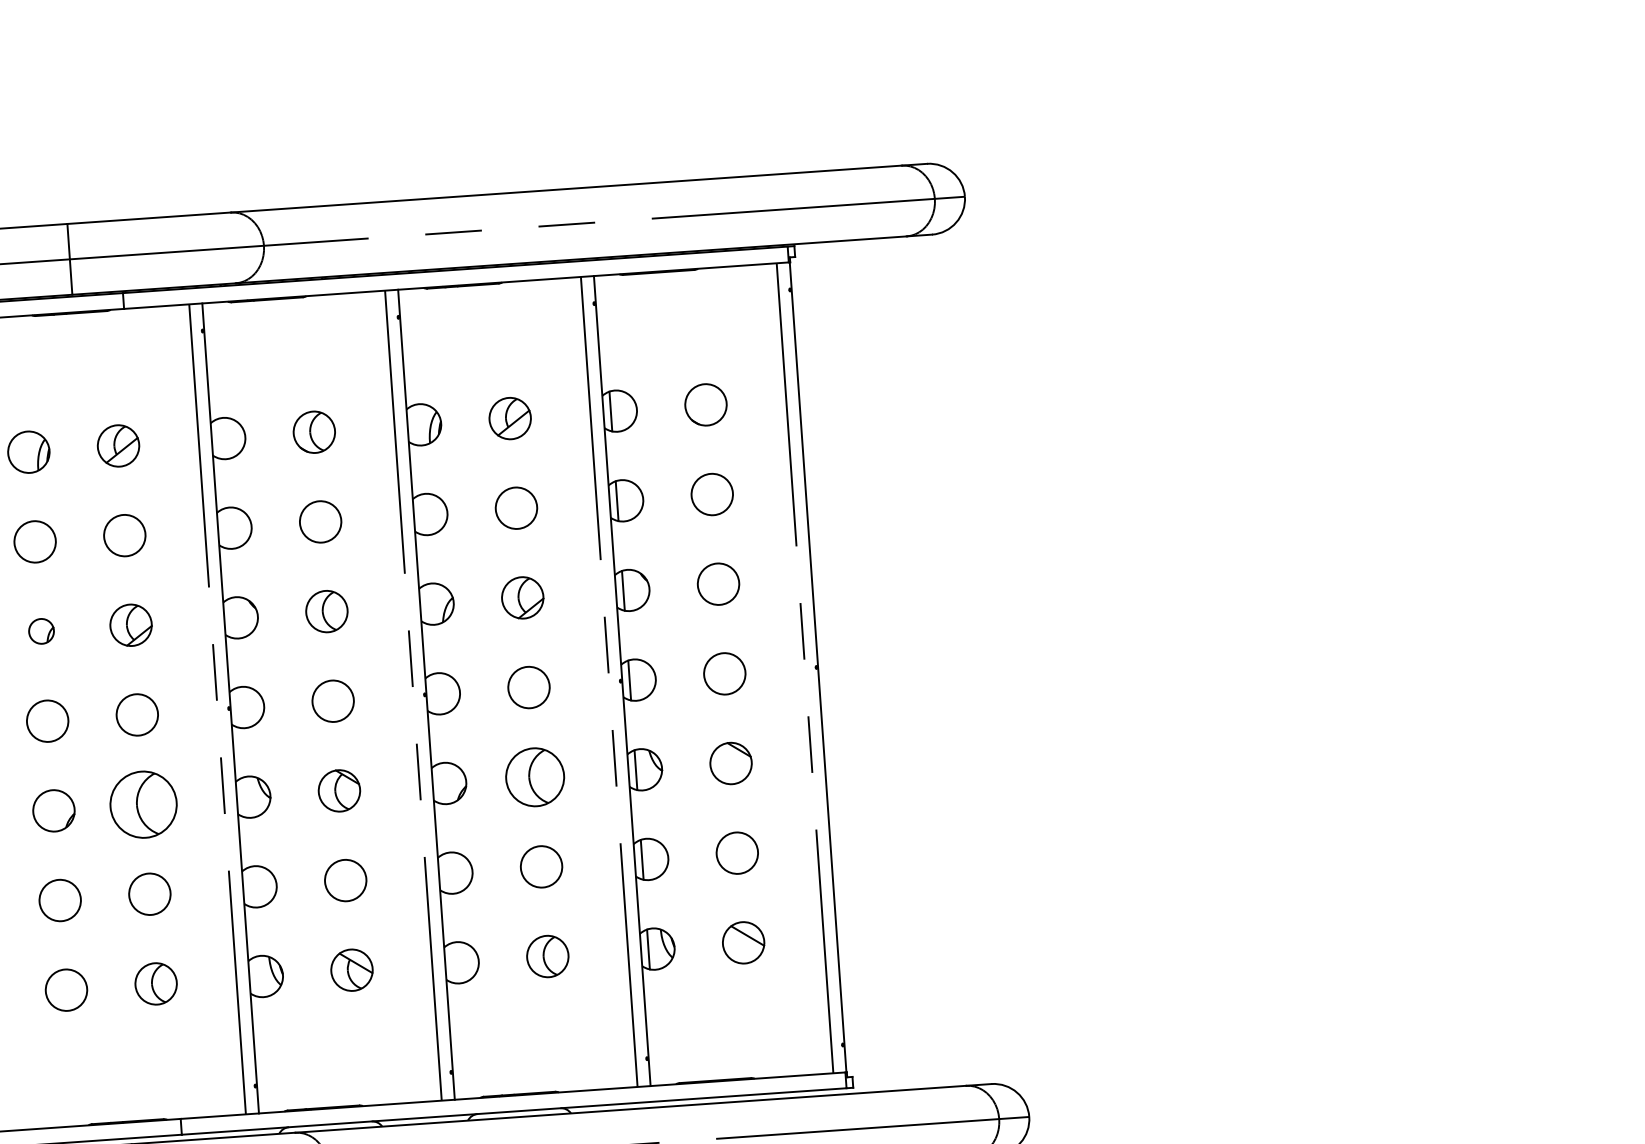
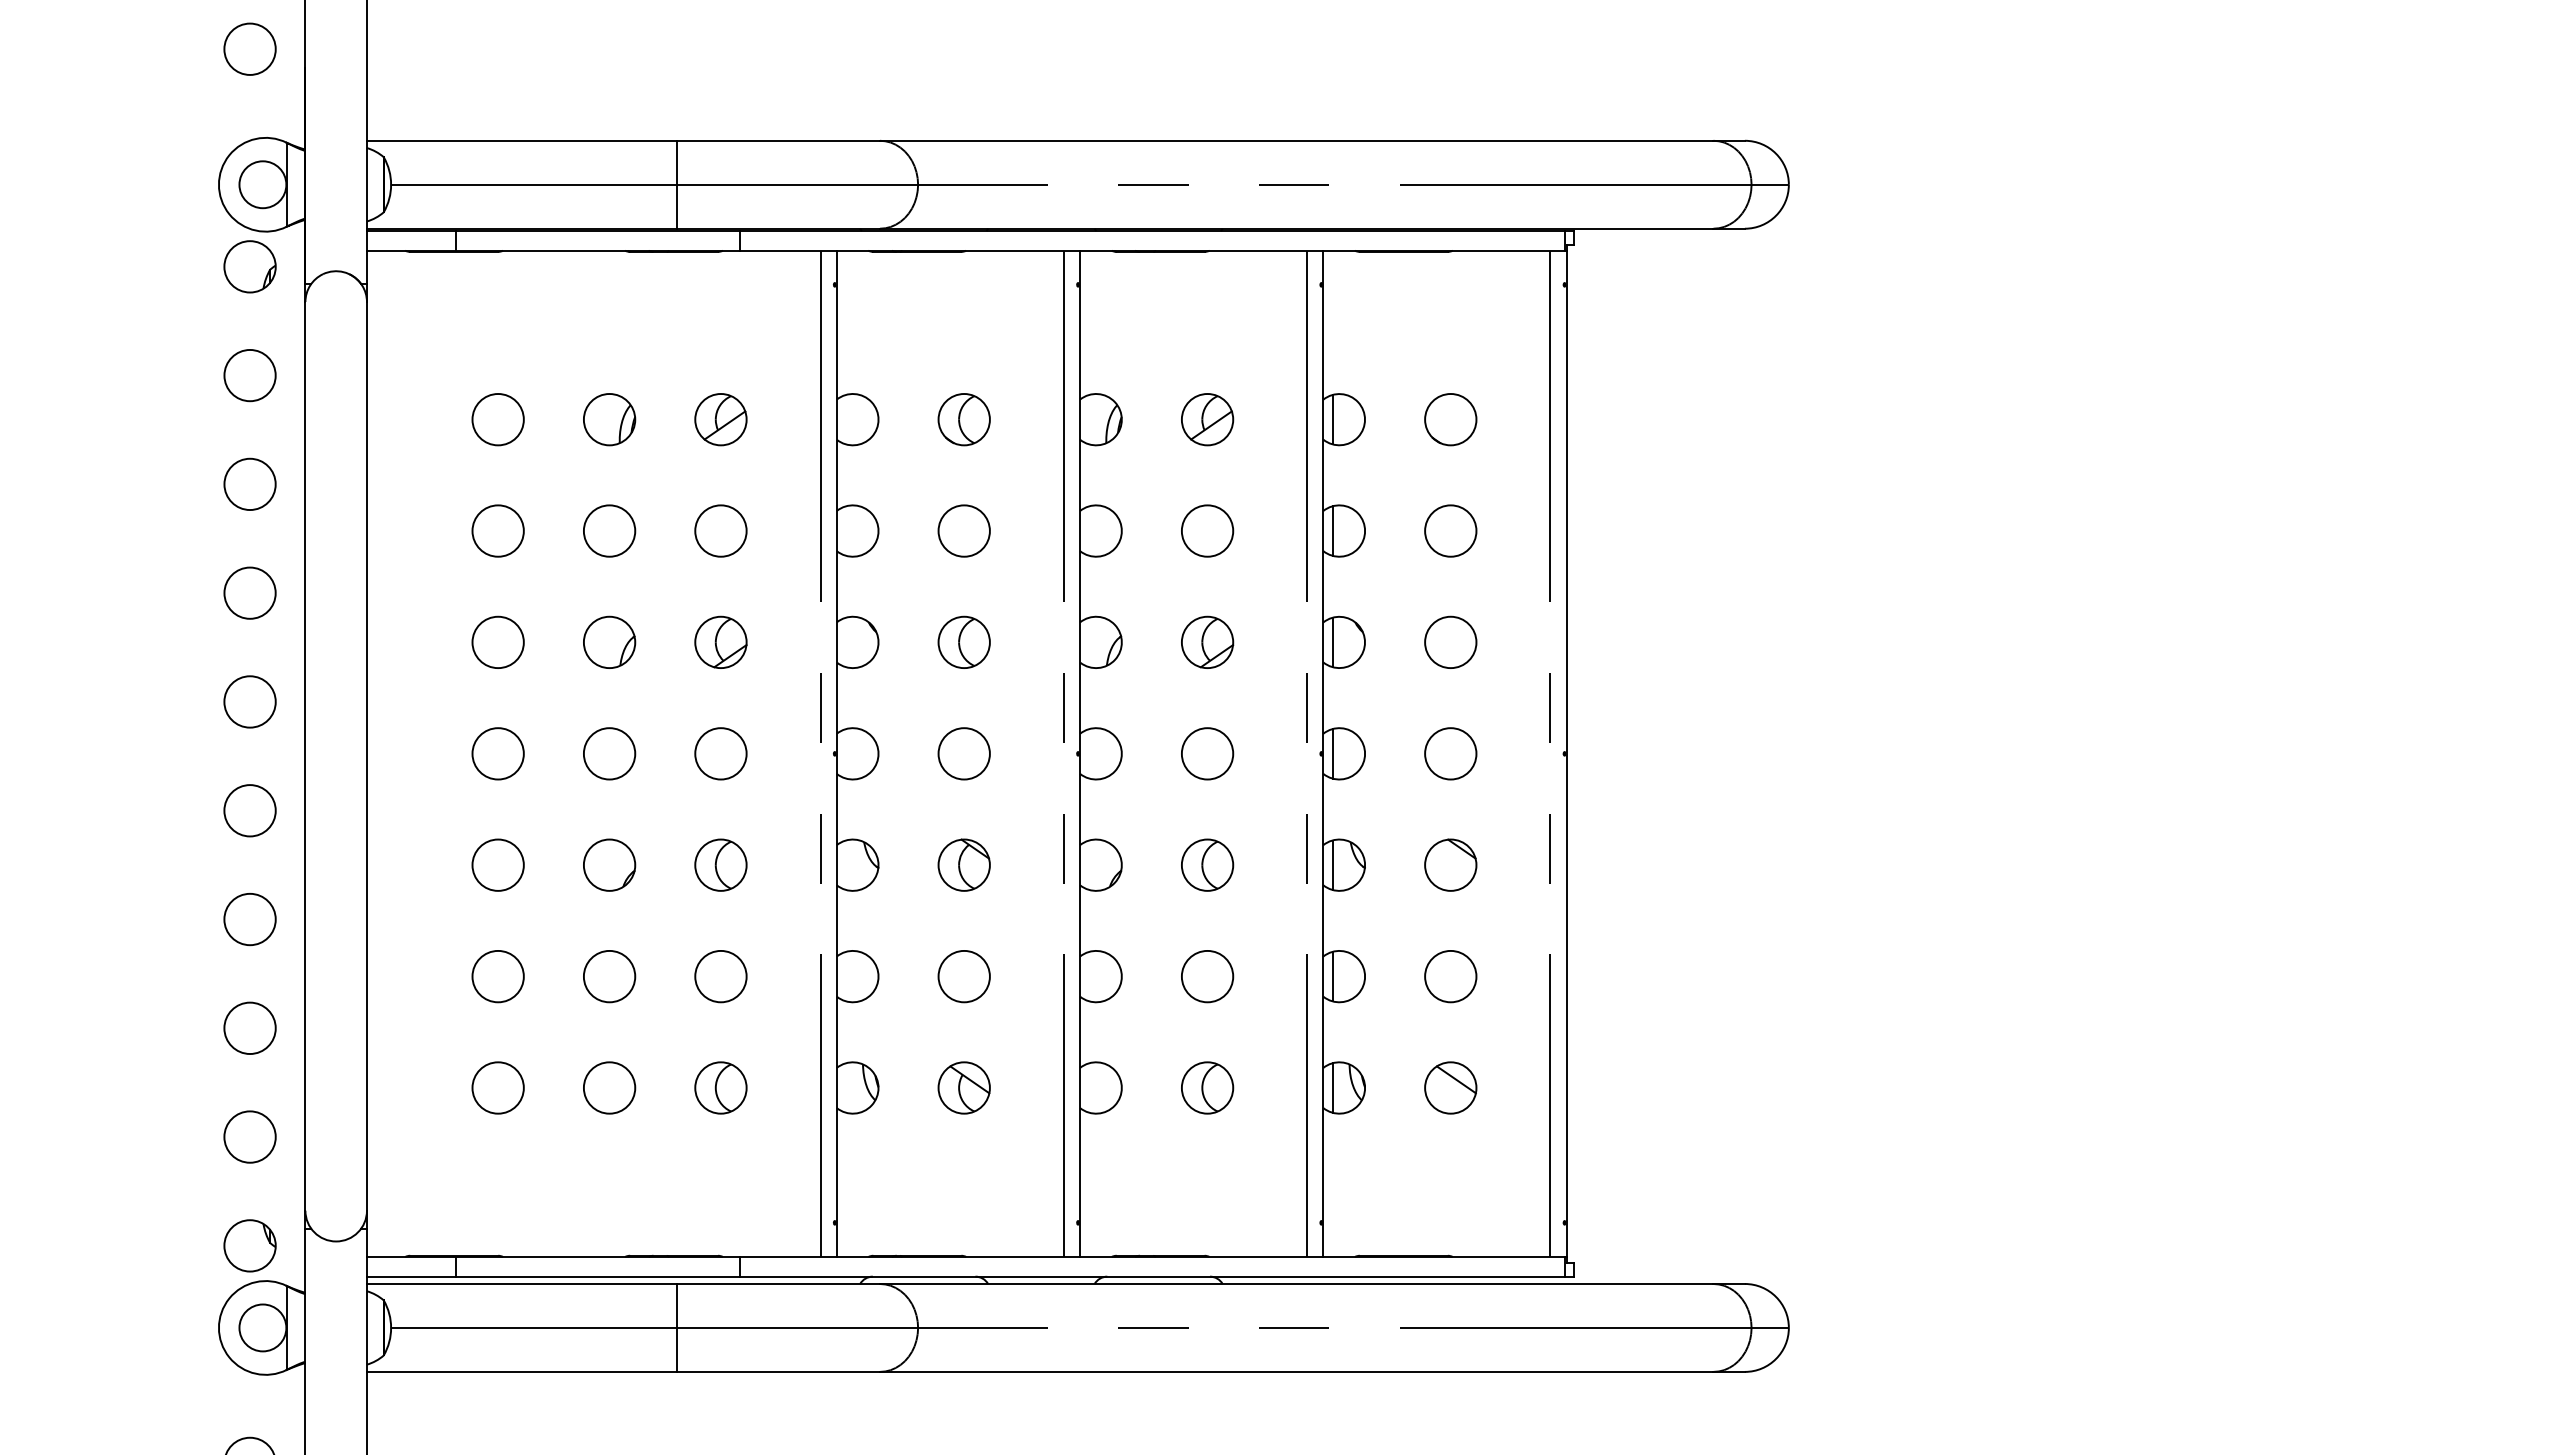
part: (41, 630) -> (609, 641), size x1.67
part: (535, 776) -> (1207, 864), size x0.71
part: (143, 804) -> (720, 864), size x0.62

